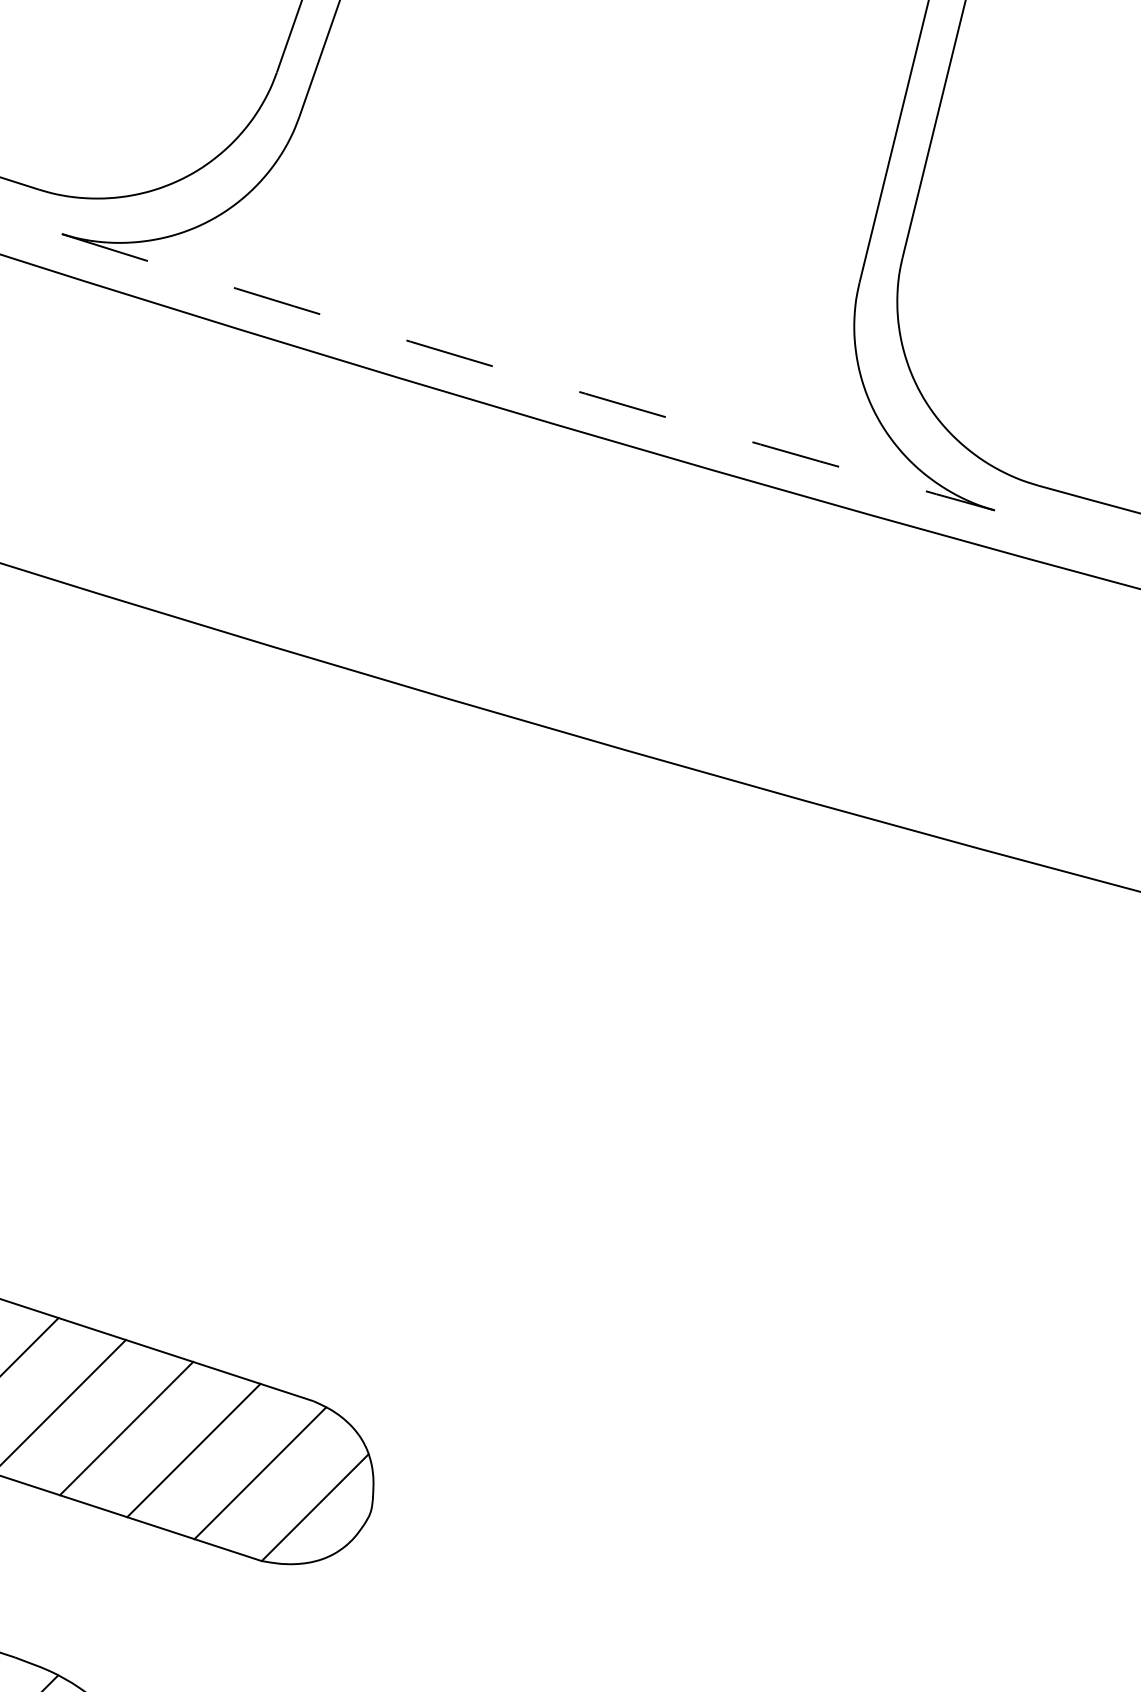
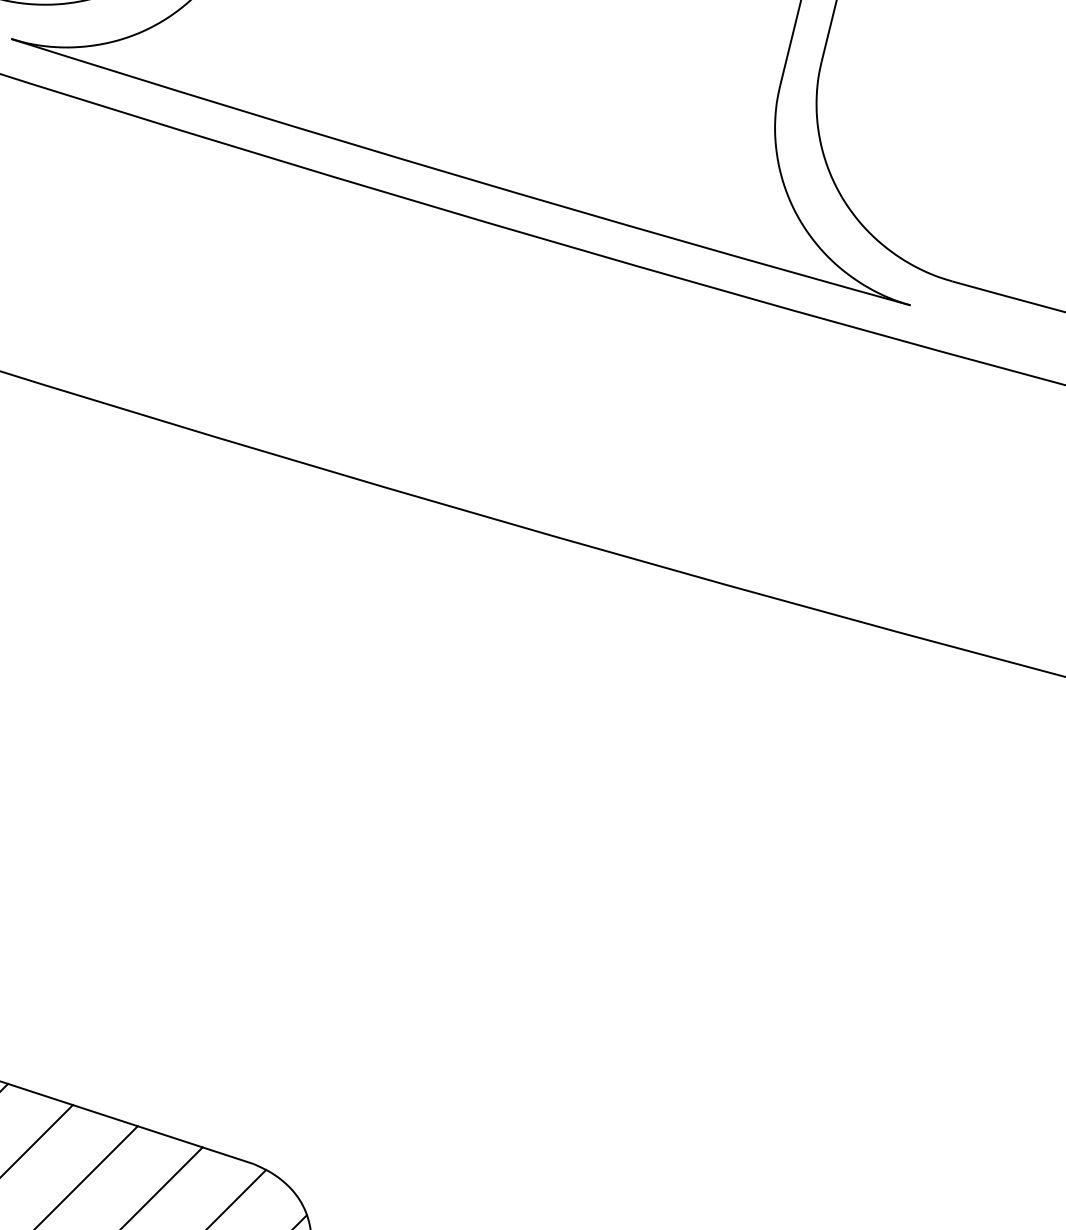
arc: (527, 376) -> (460, 176), dashed -> solid

